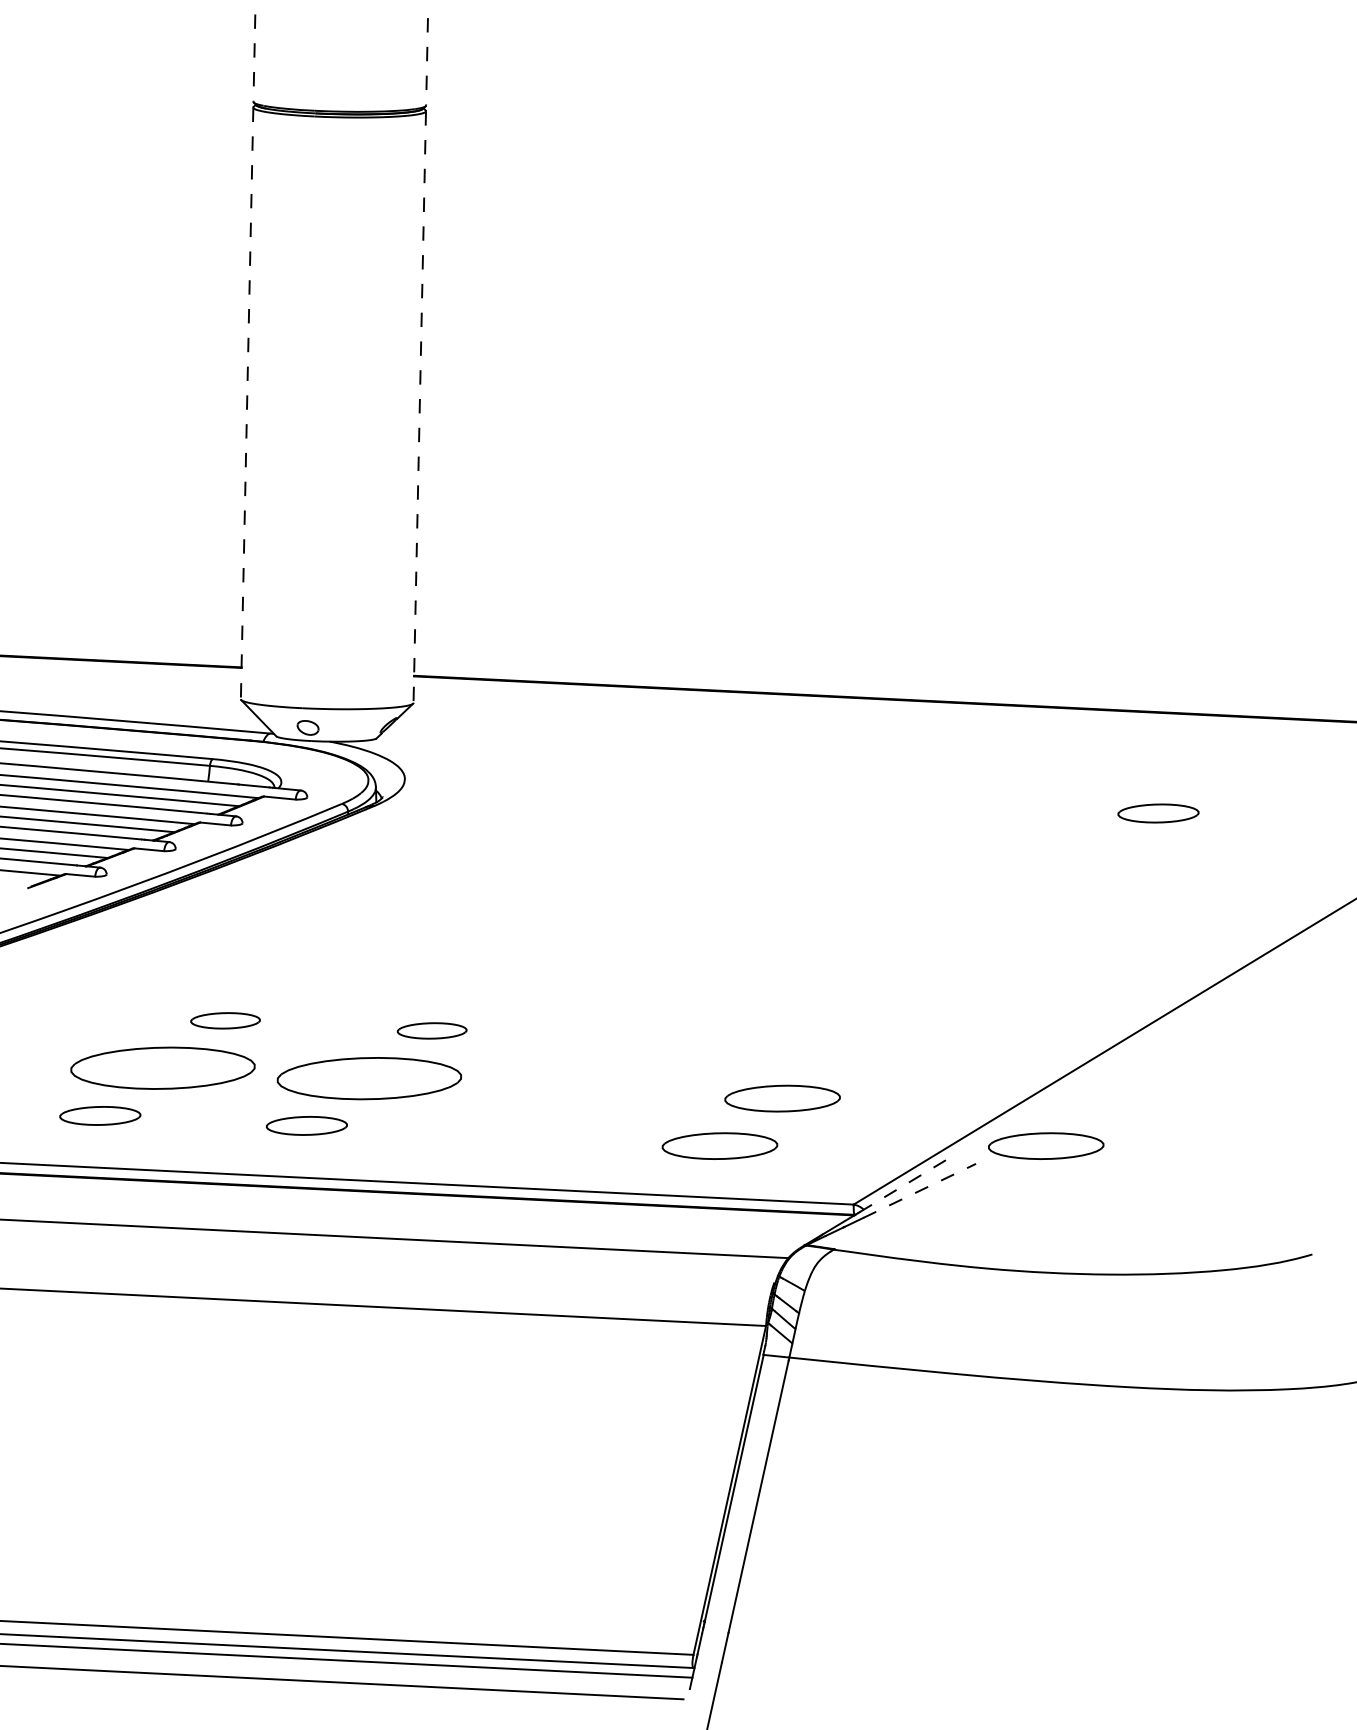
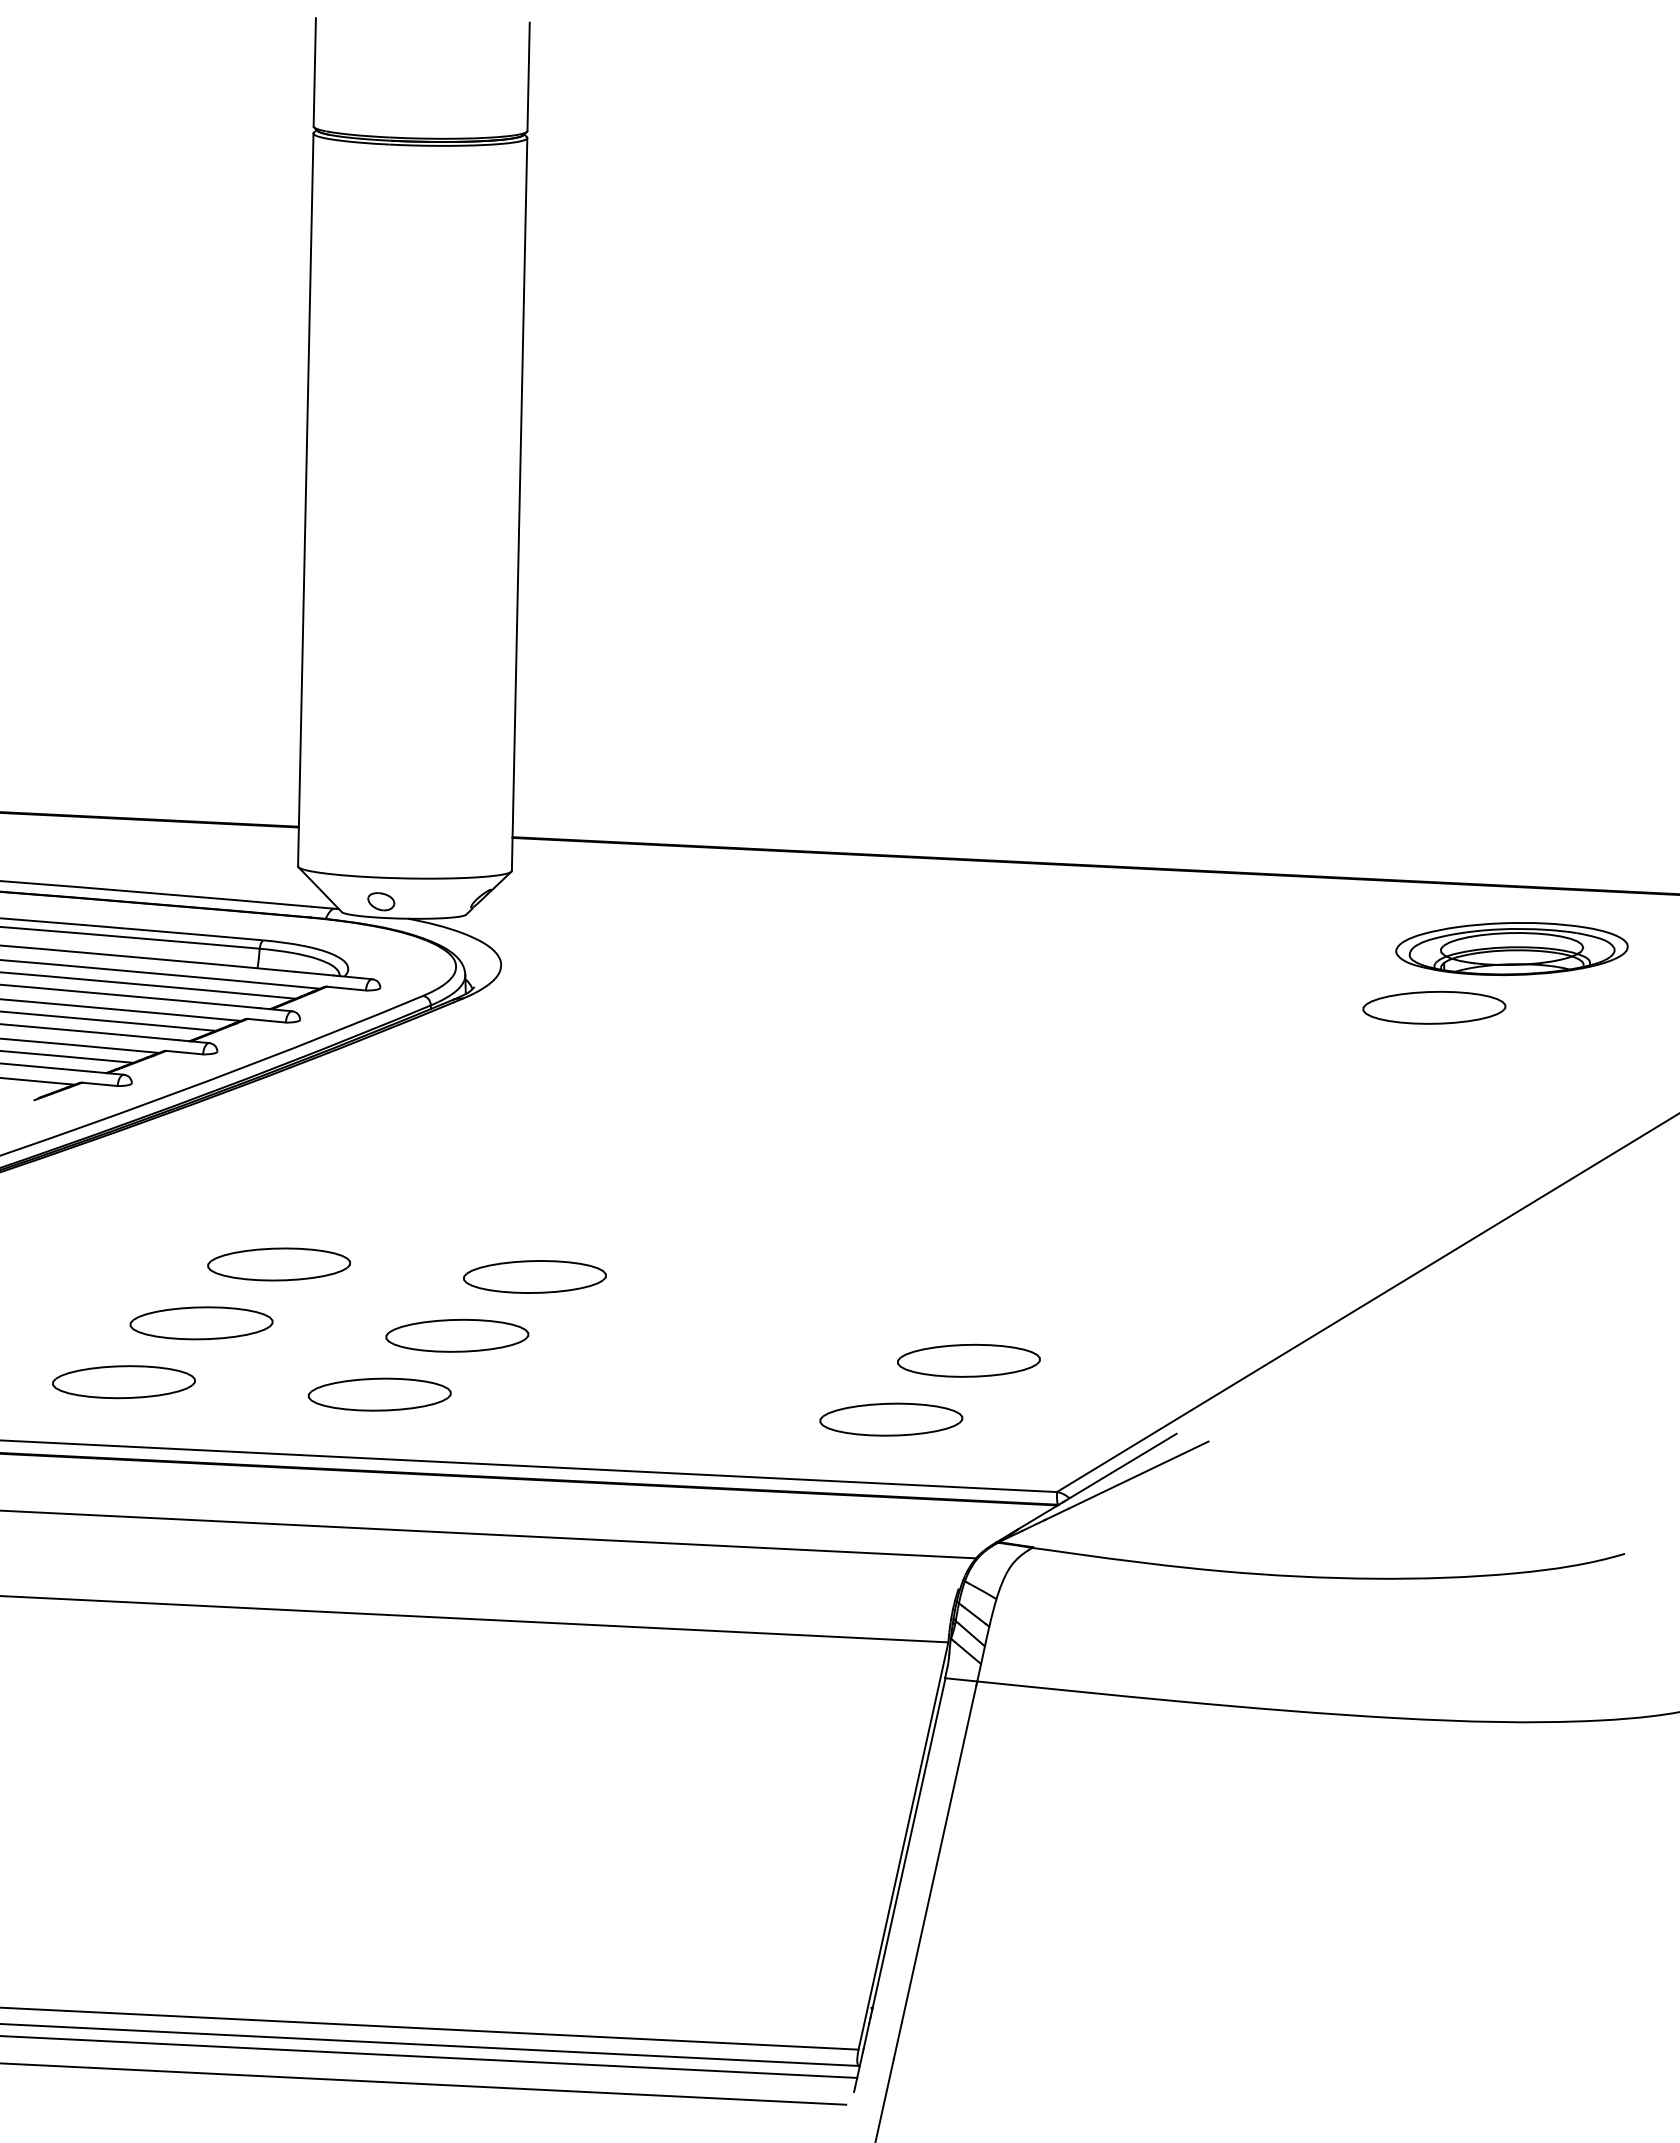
line: (254, 58) -> (314, 72), dashed -> solid
line: (426, 62) -> (528, 77), dashed -> solid
line: (246, 403) -> (305, 500), dashed -> solid
line: (419, 407) -> (519, 504), dashed -> solid
part: (1220, 766) -> (1511, 949), added
part: (1158, 813) -> (1434, 1007), size x1.43
part: (225, 1020) -> (278, 1264), size x1.67
part: (431, 1030) -> (534, 1276), size x1.67
part: (162, 1068) -> (201, 1323), size x0.62
part: (369, 1078) -> (457, 1335), size x0.62
part: (99, 1116) -> (123, 1382), size x1.43
part: (306, 1125) -> (379, 1394), size x1.43
part: (1046, 1146) -> (1295, 1419), removed
line: (905, 1184) -> (1120, 1467), dashed -> solid
line: (920, 1190) -> (1139, 1474), dashed -> solid

